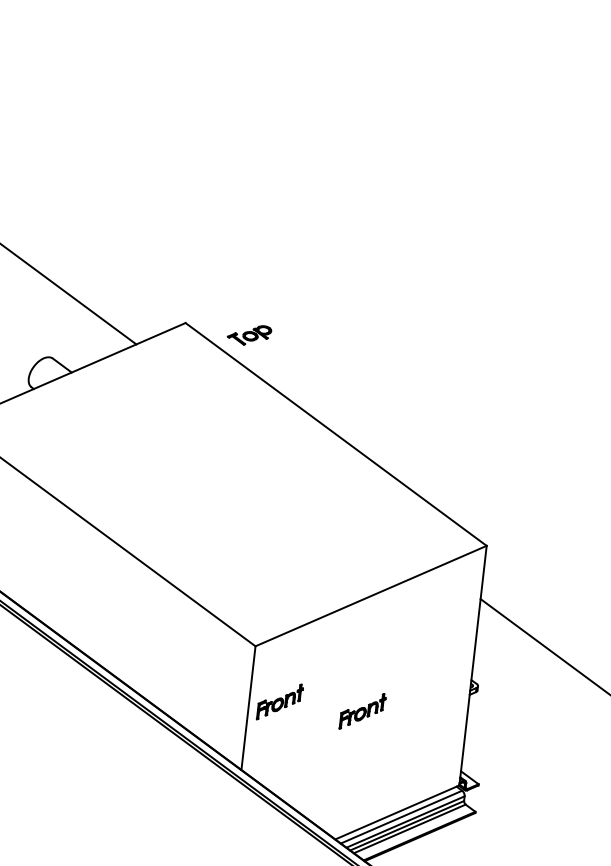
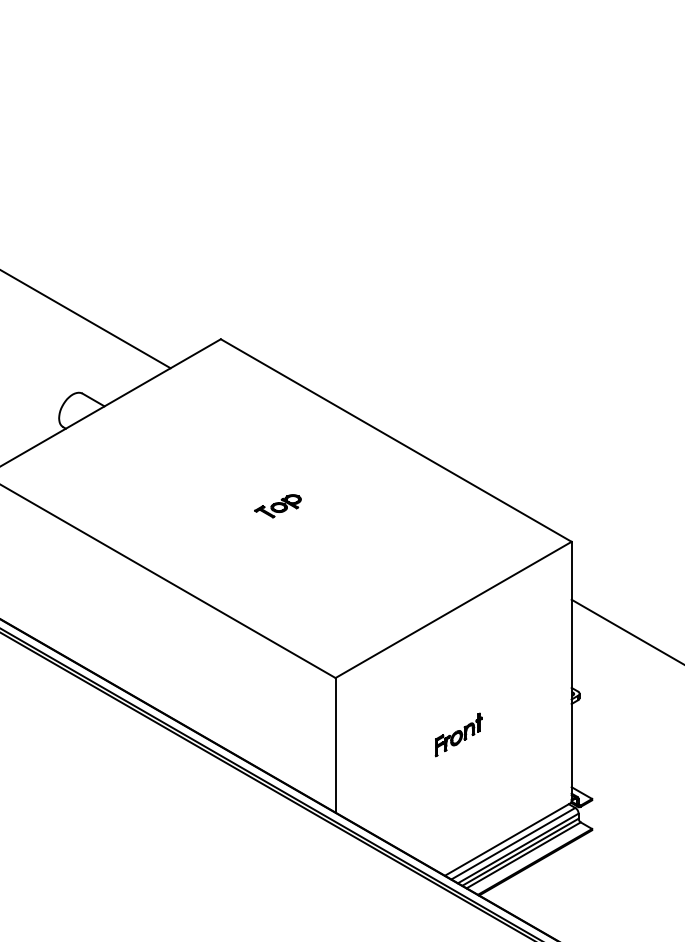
part: (249, 335) -> (277, 506), moved
part: (279, 701) -> (368, 734), removed

